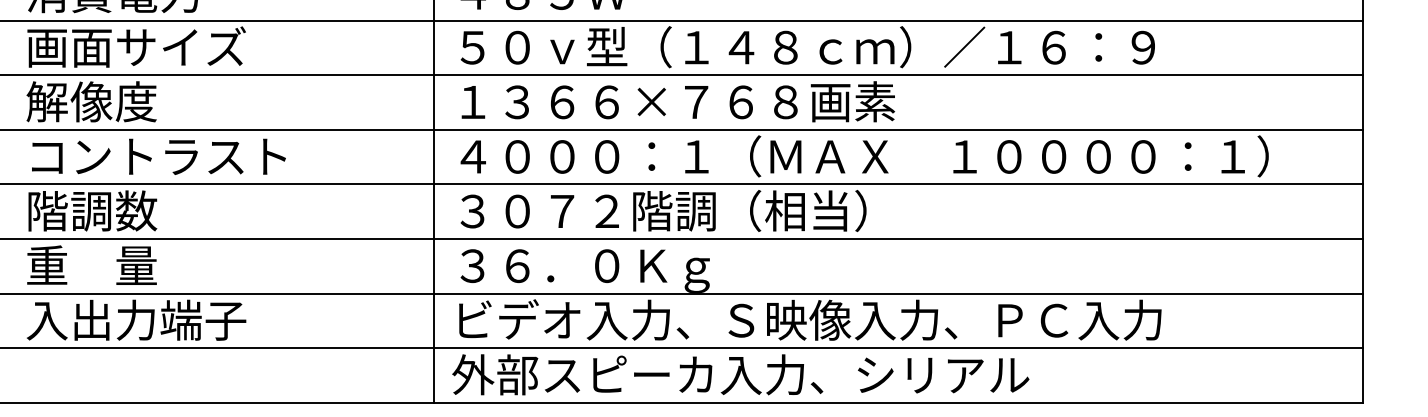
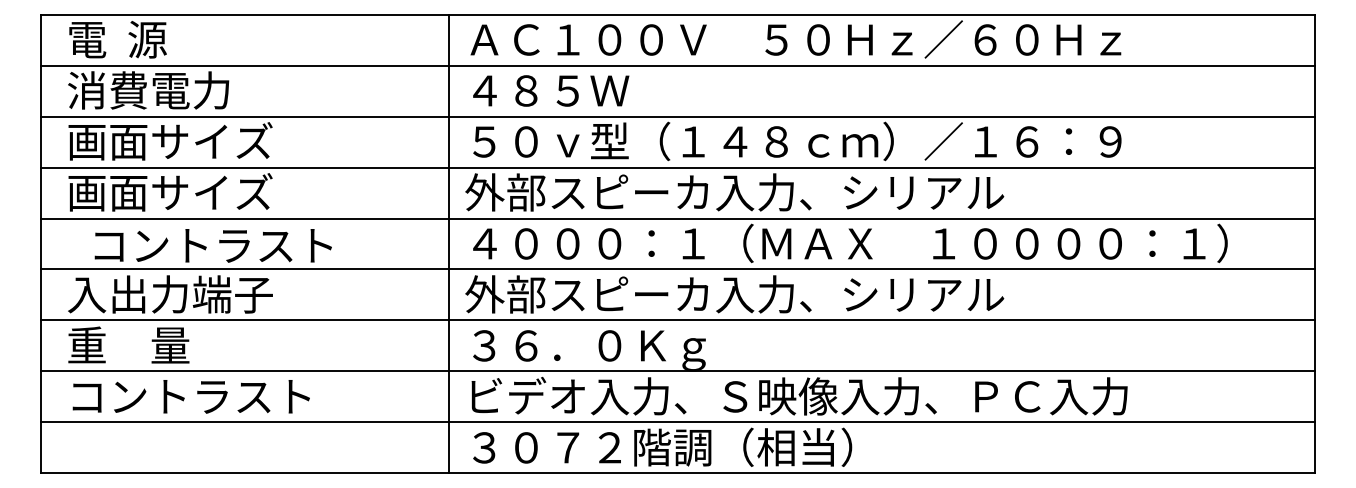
text: (135, 101) -> (169, 192), 解像度 -> 画面サイズ
text: (740, 101) -> (734, 192), １３６６×７６８画素 -> 外部スピーカ入力、シリアル
text: (157, 156) -> (212, 245), moved
text: (136, 211) -> (170, 294), 階調数 -> 入出力端子
text: (740, 211) -> (734, 294), ３０７２階調（相当） -> 外部スピーカ入力、シリアル
text: (155, 320) -> (188, 396), 入出力端子 -> コントラスト
text: (740, 373) -> (734, 446), 外部スピーカ入力、シリアル -> ３０７２階調（相当）

